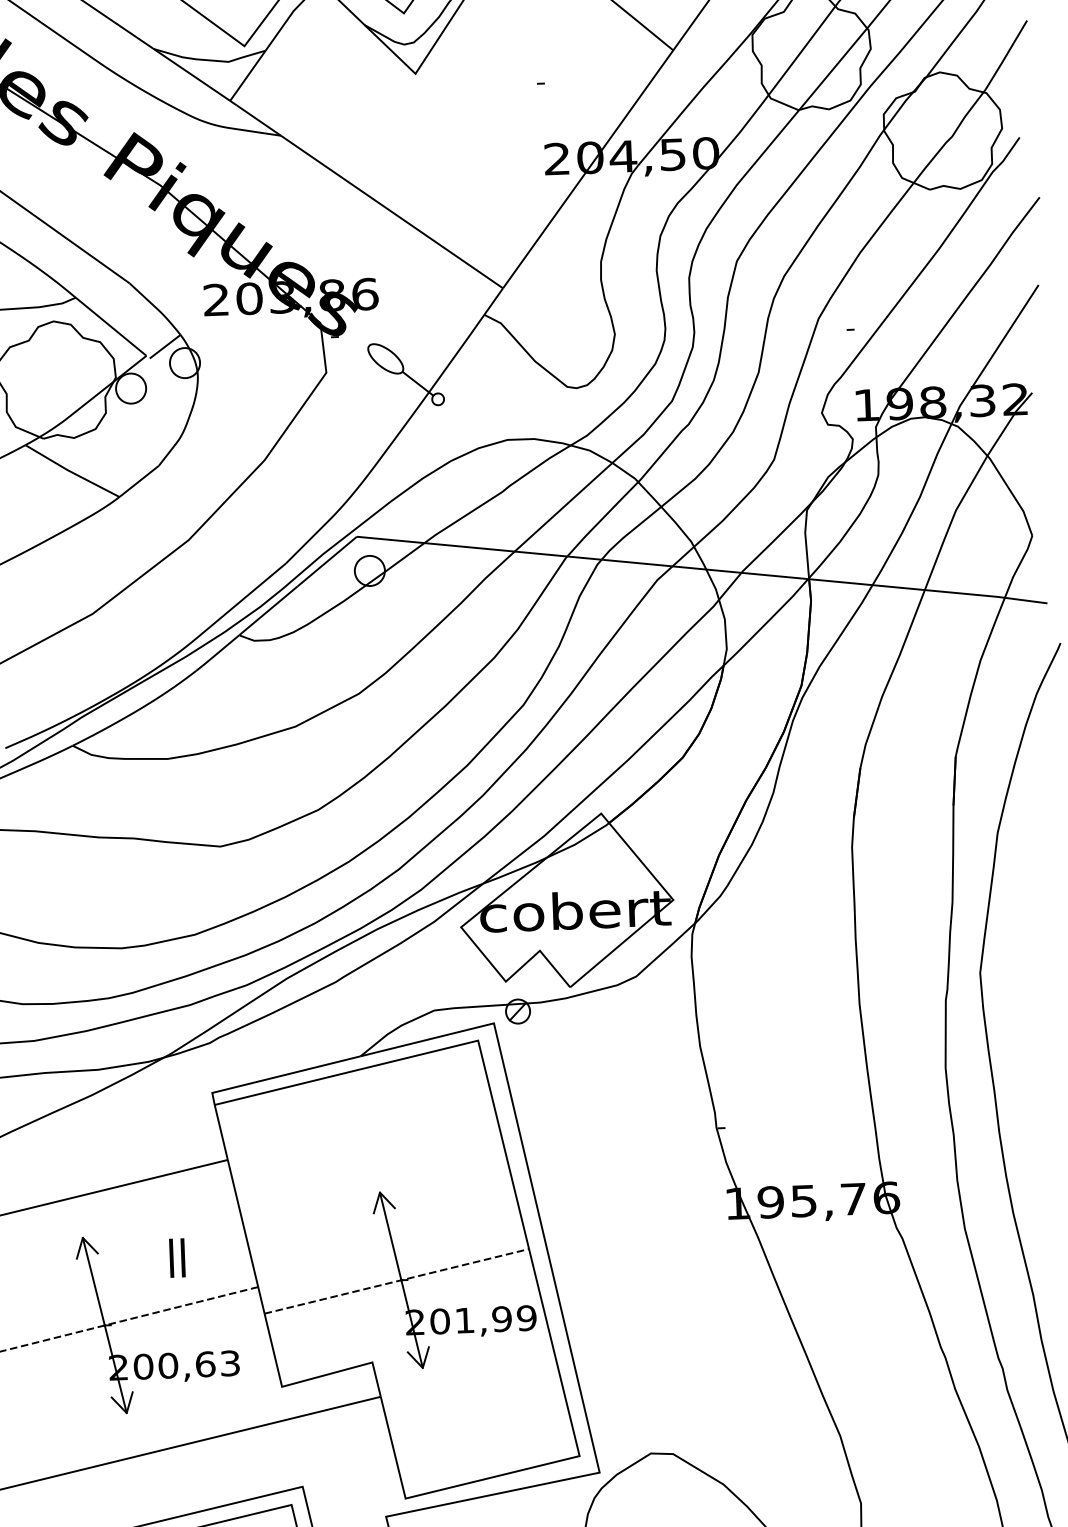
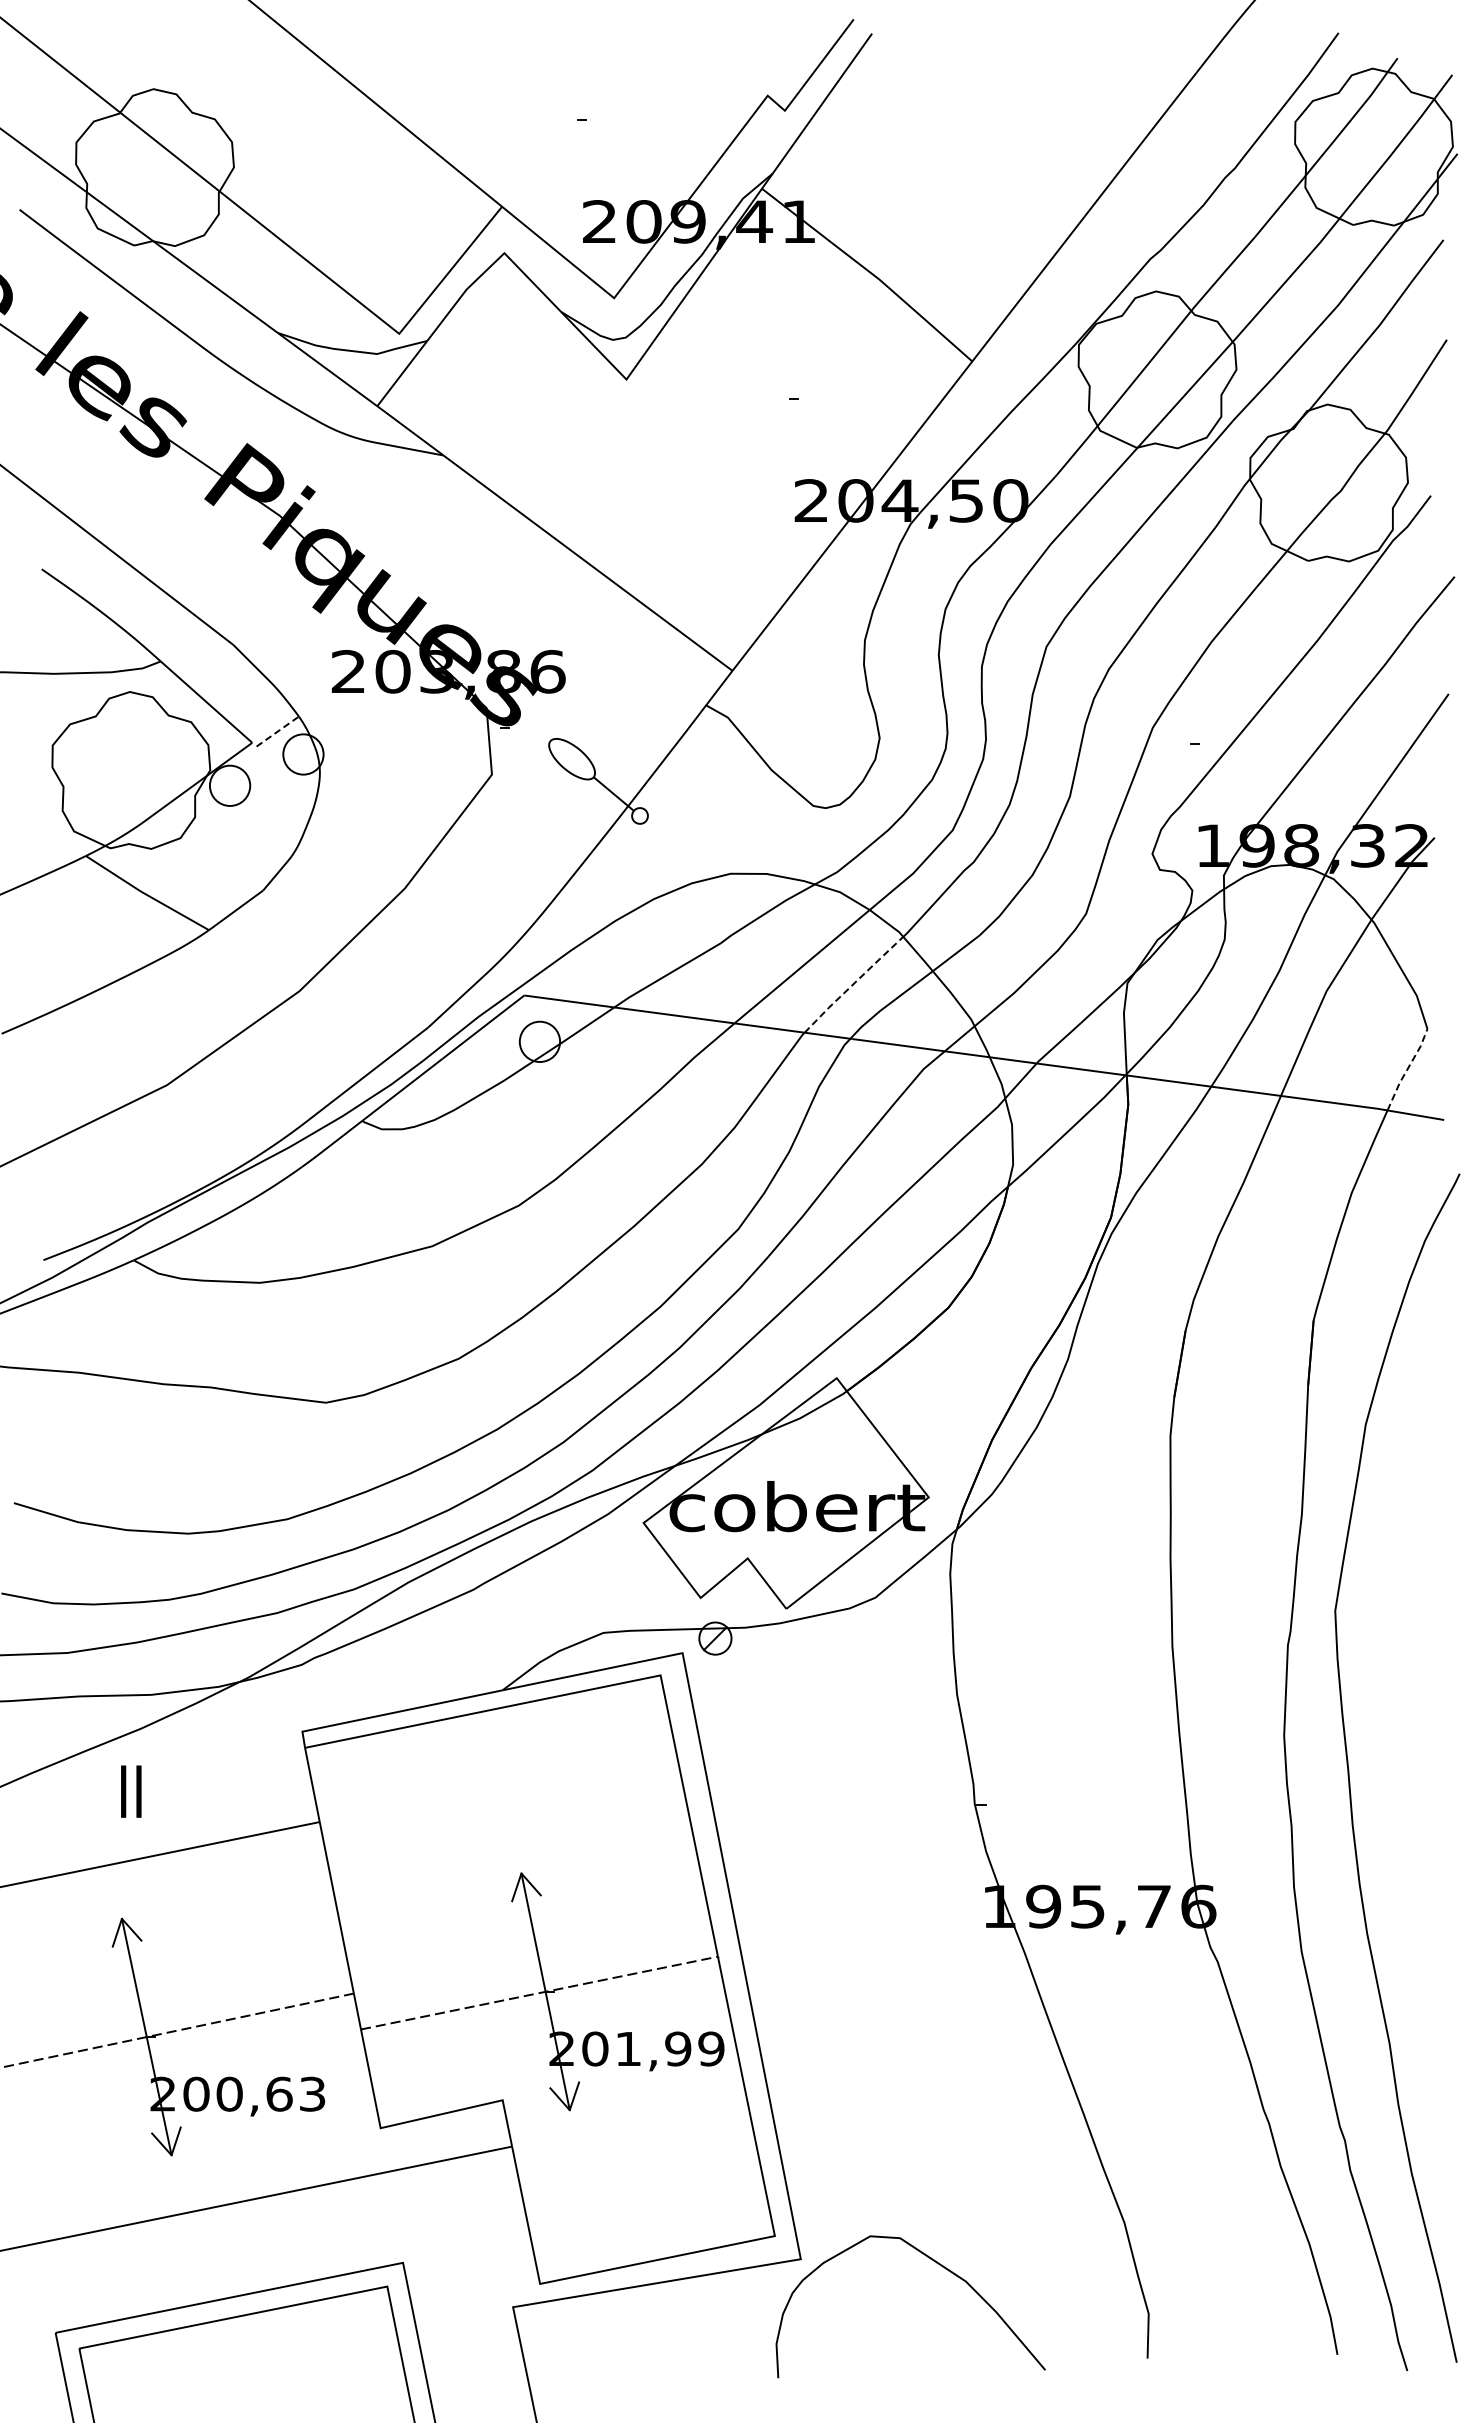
line: (164, 346) -> (277, 731), solid -> dashed
line: (602, 518) -> (853, 983), solid -> dashed
line: (1018, 566) -> (1407, 1069), solid -> dashed
text: (177, 1257) -> (131, 1791), moved

